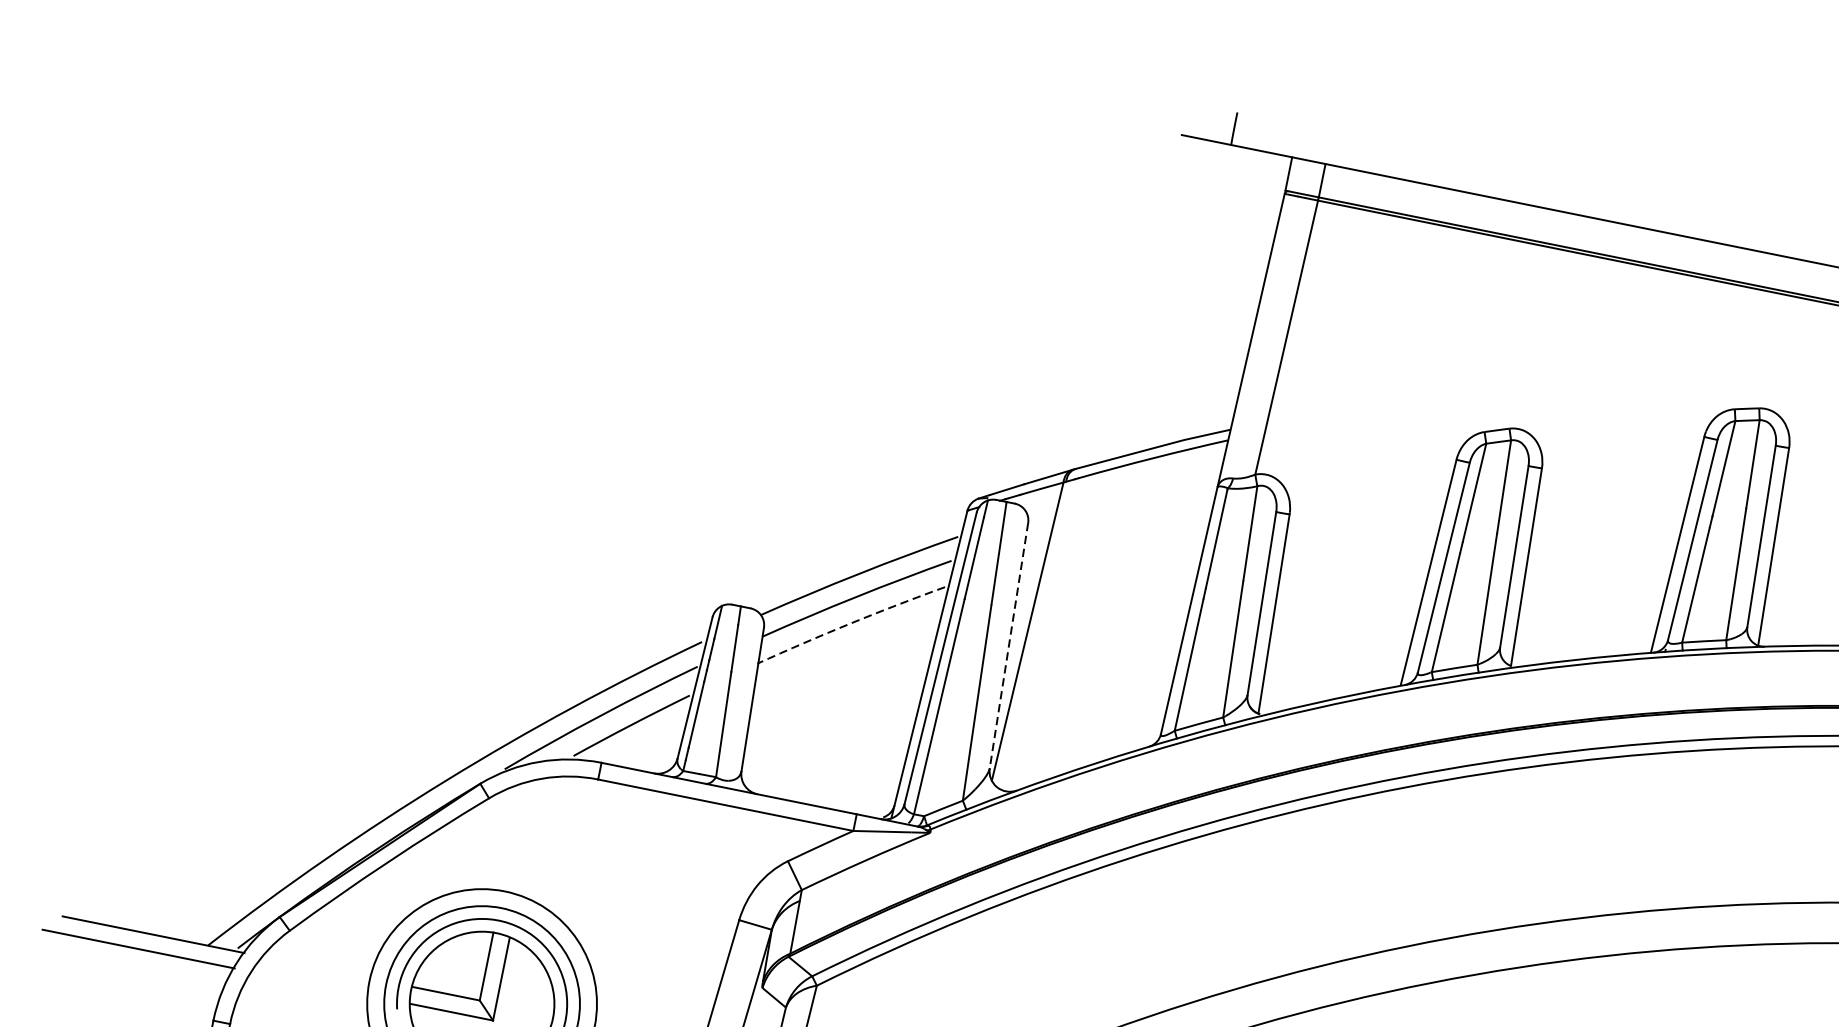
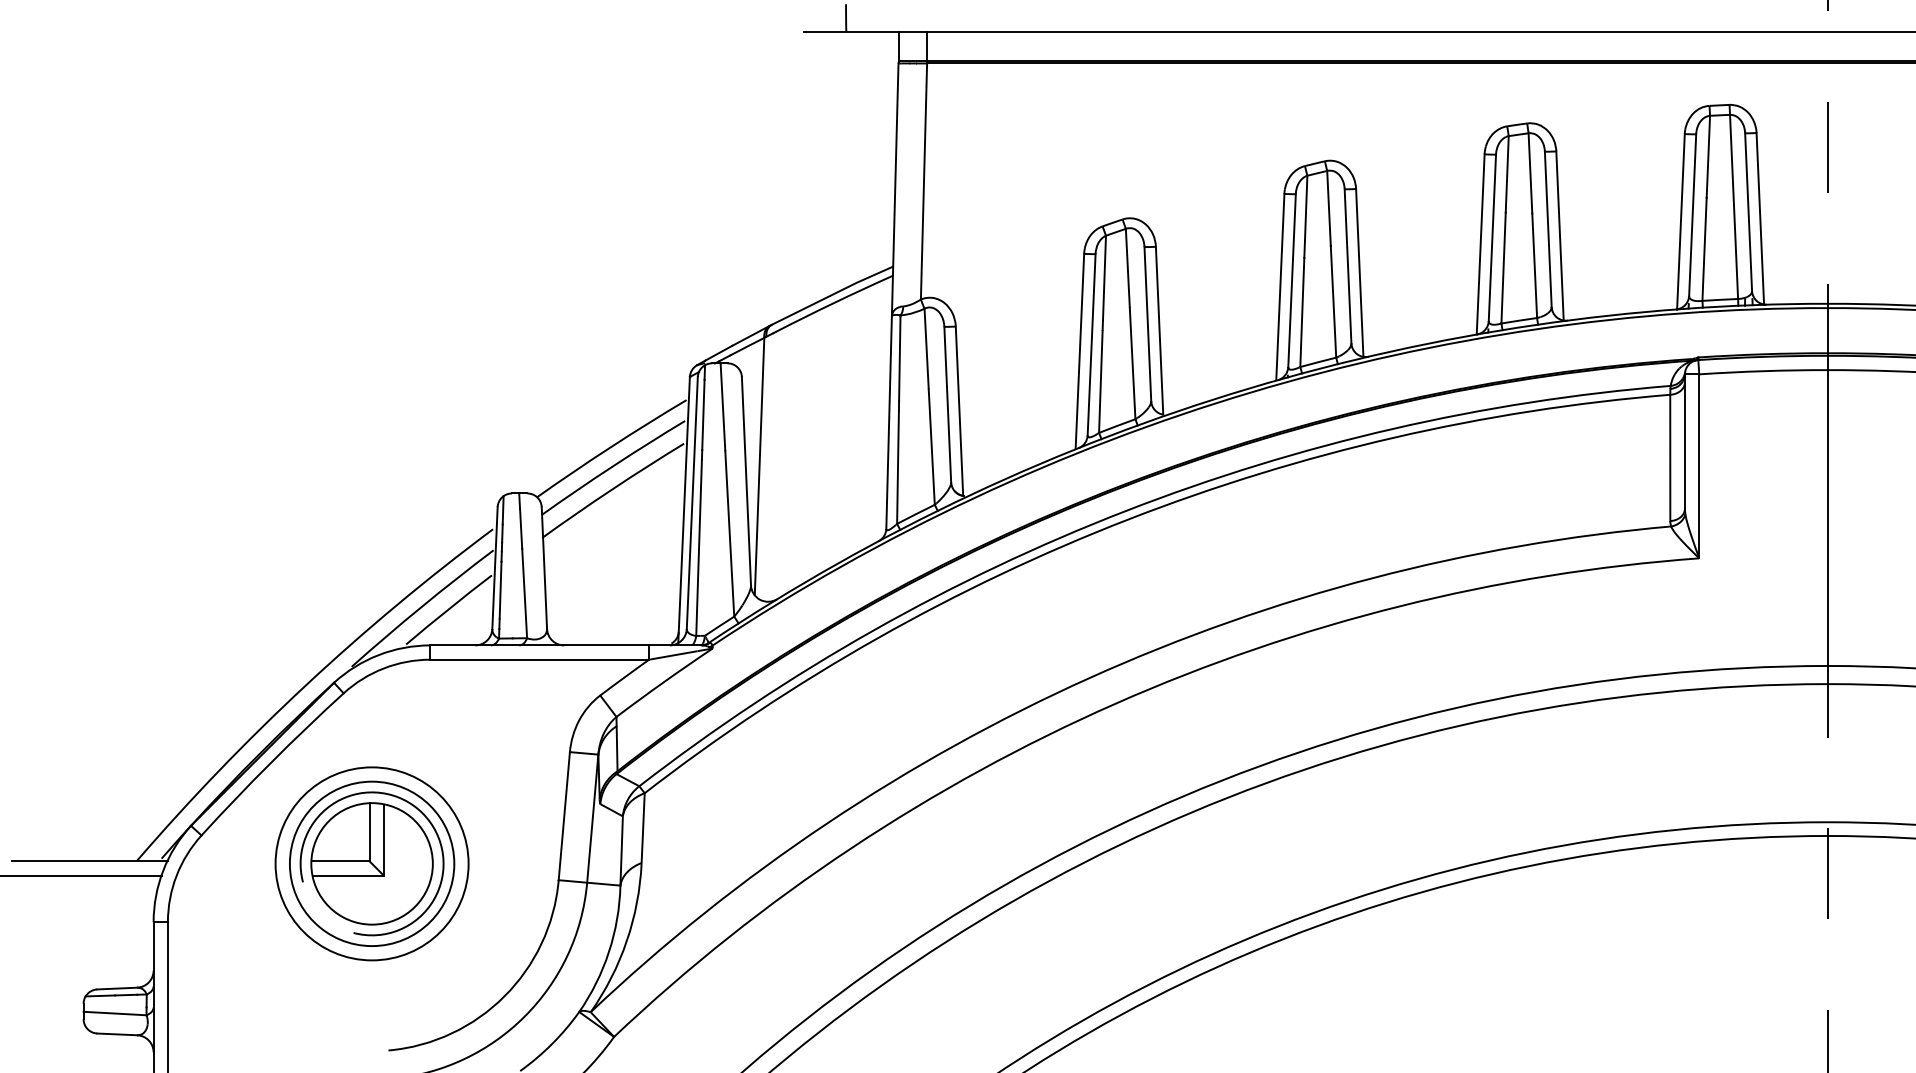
arc: (850, 623) -> (612, 489), dashed -> solid
line: (1008, 645) -> (746, 481), dashed -> solid

